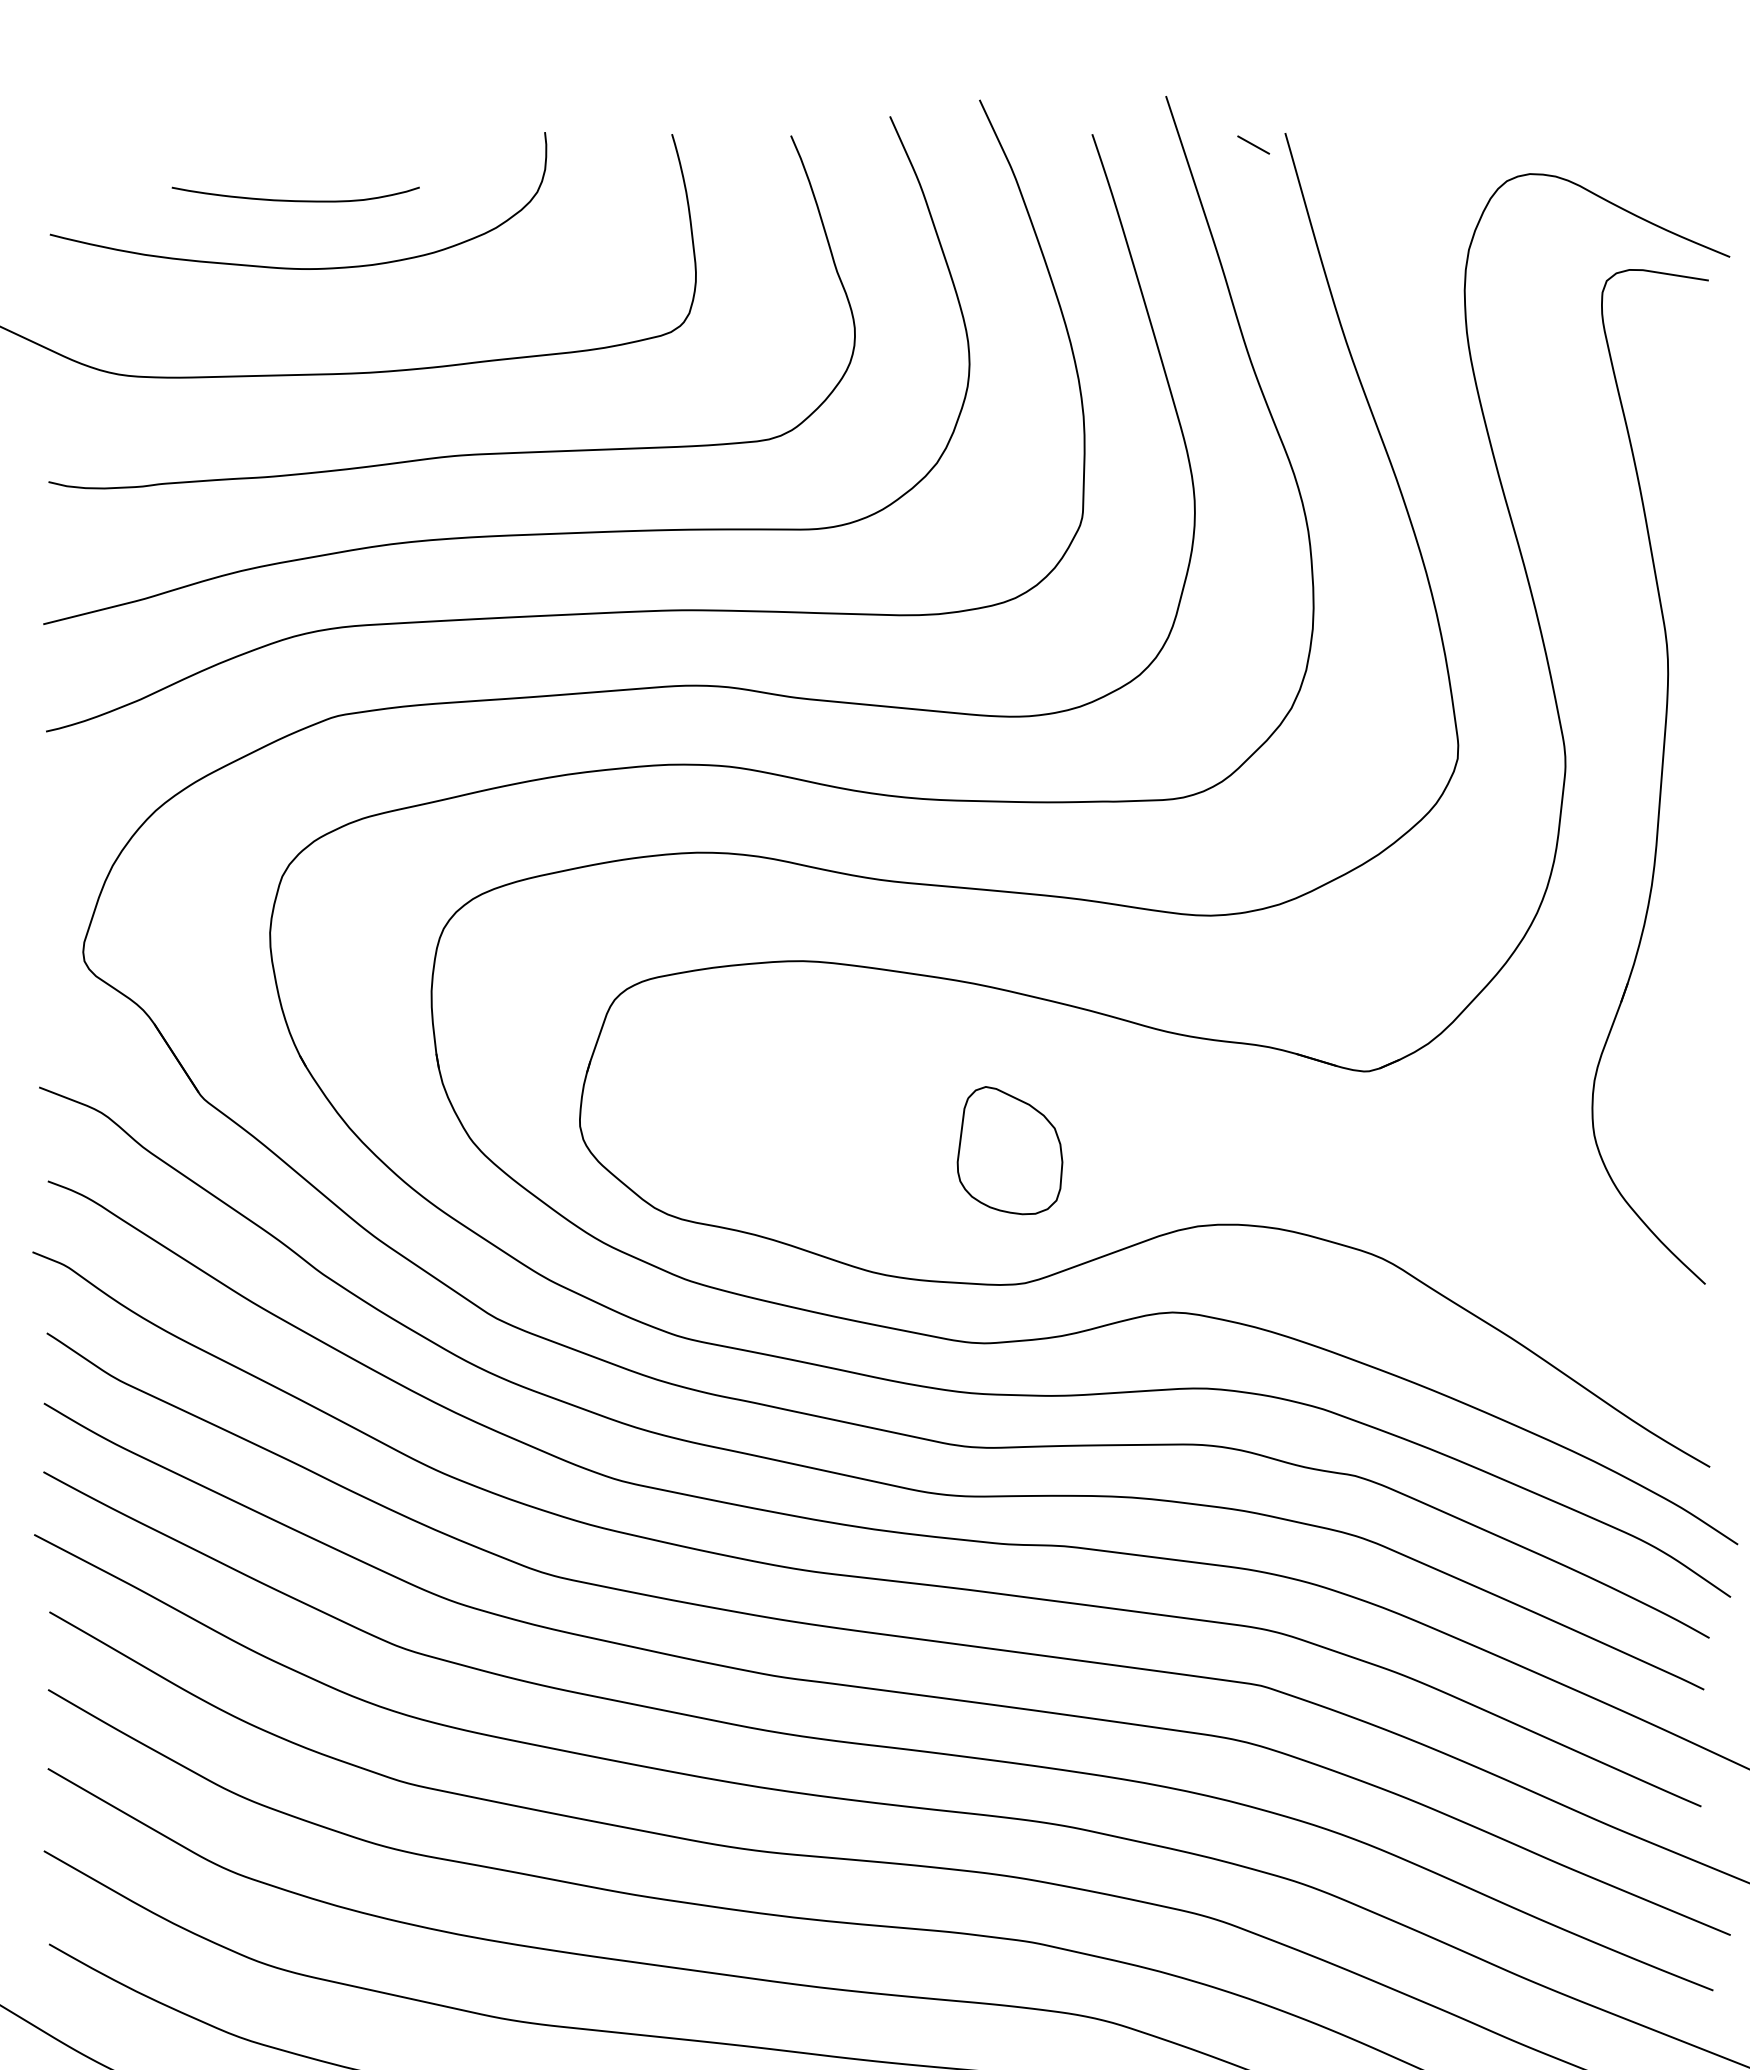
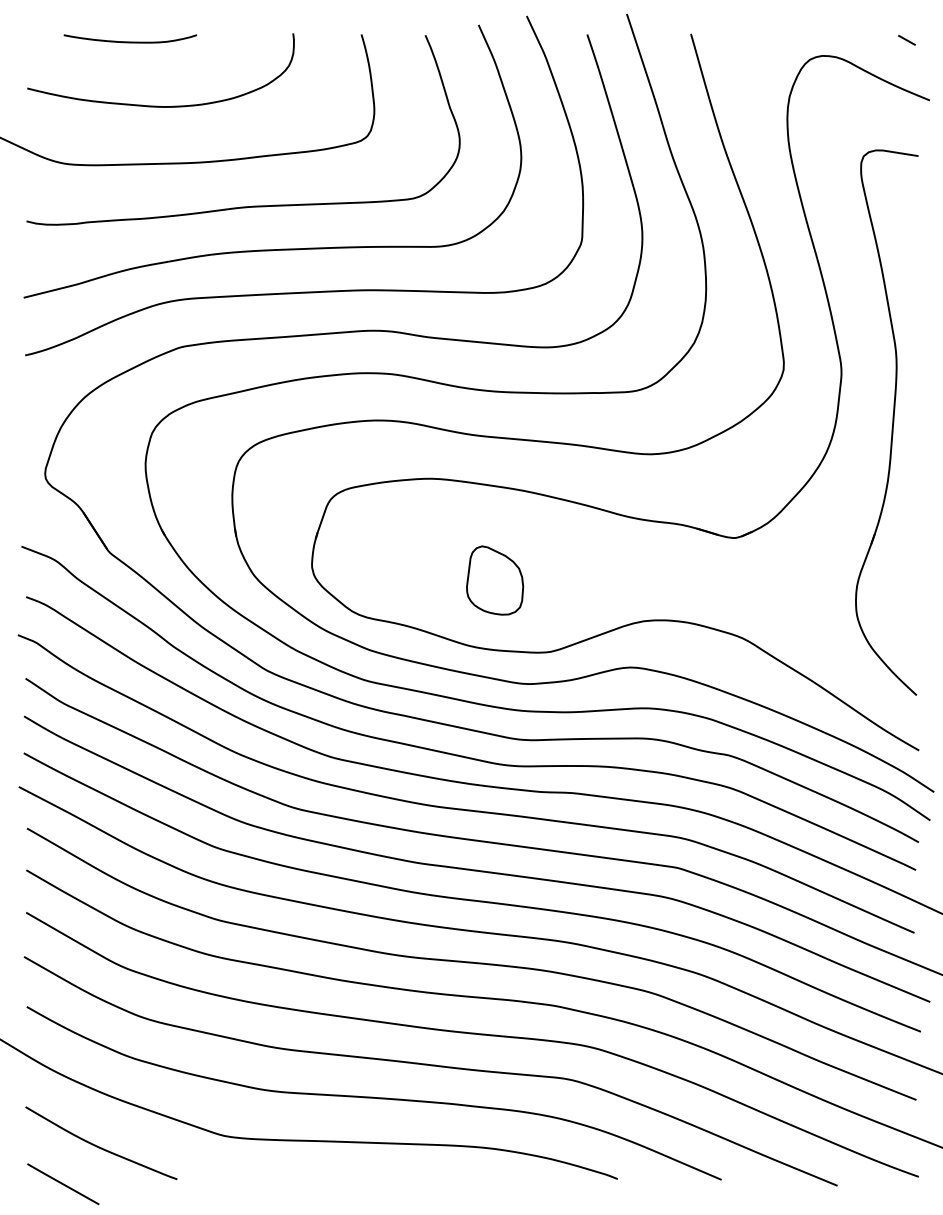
line: (1252, 145) -> (906, 40), moved
curve: (296, 199) -> (130, 41), moved
part: (1649, 776) -> (886, 422), moved
part: (1010, 1150) -> (495, 580), moved

